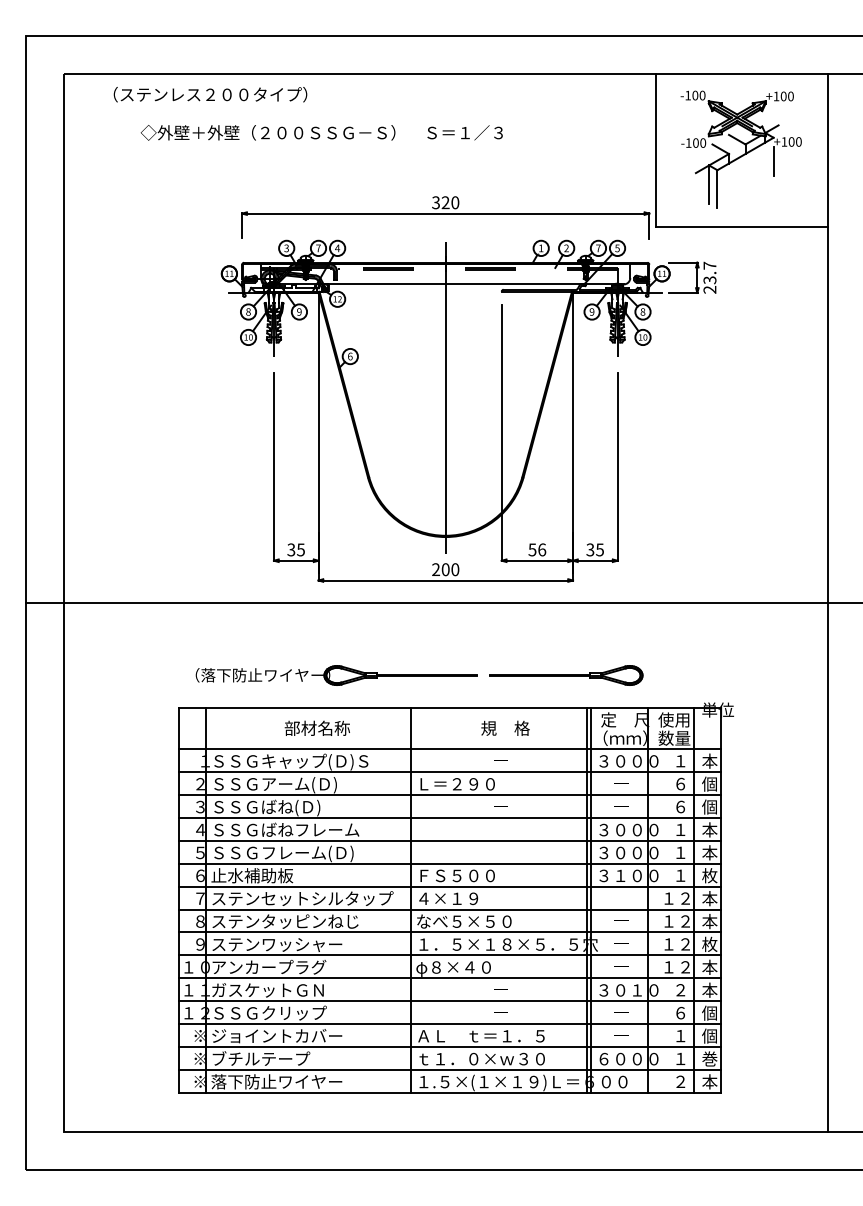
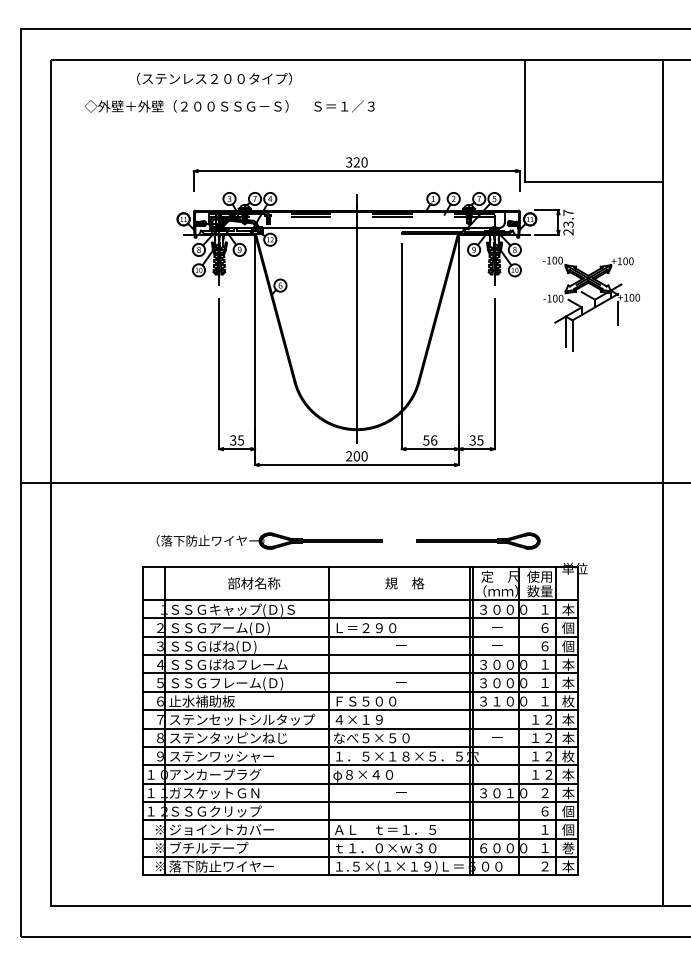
text: (210, 94) -> (214, 78), moved
text: (321, 132) -> (229, 106), moved
part: (741, 149) -> (591, 303), moved
part: (566, 674) -> (478, 540), moved

